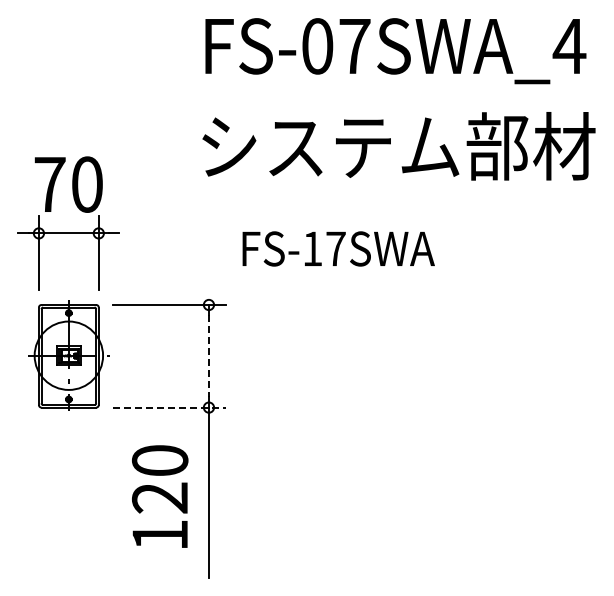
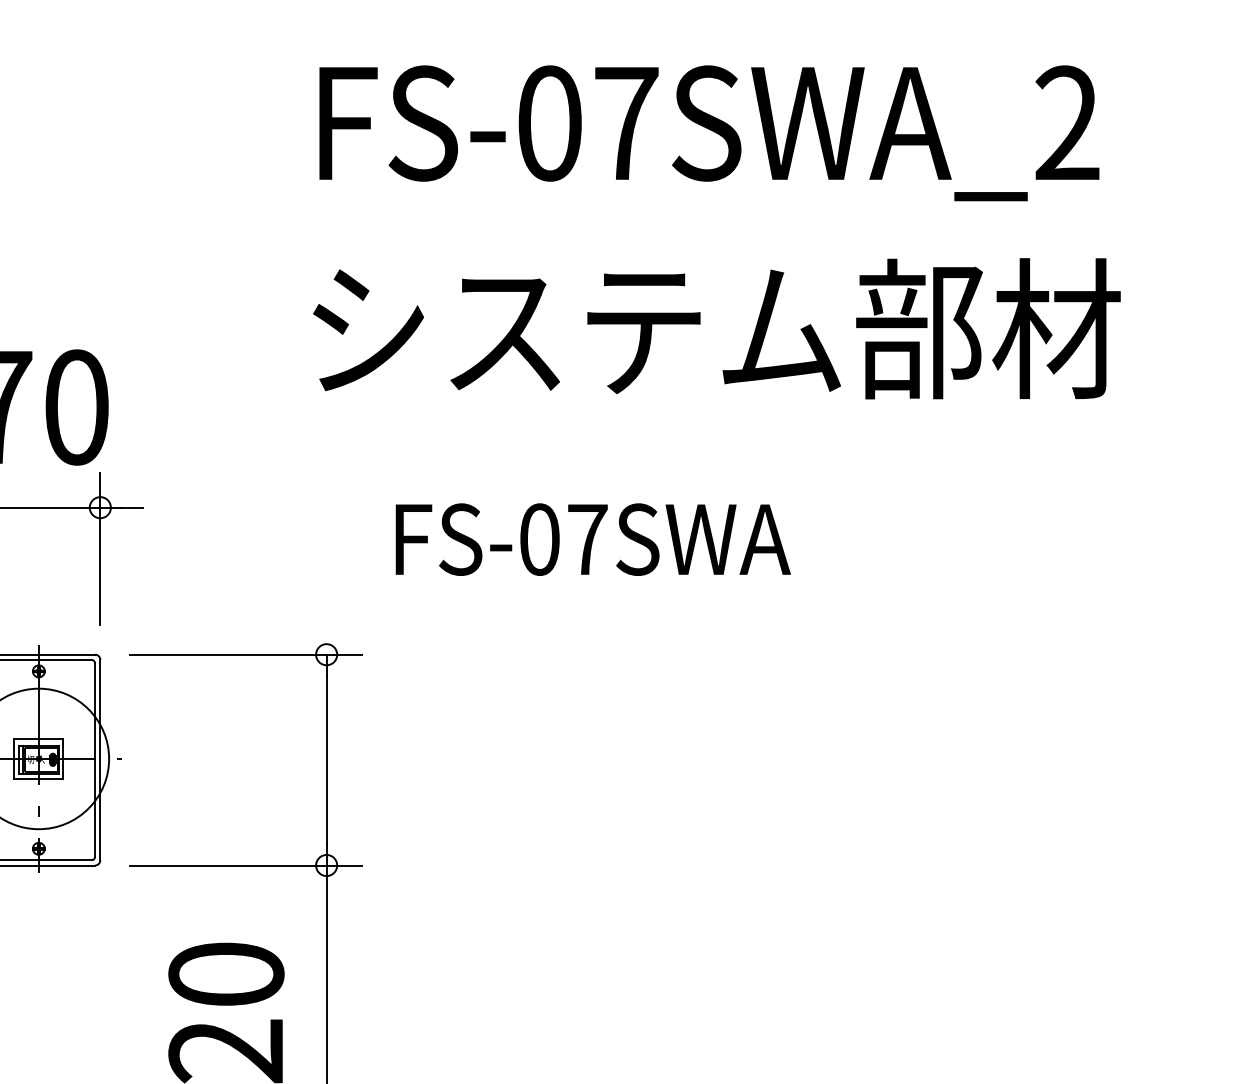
text: (569, 45) -> (1067, 121), FS-07SWA_4 -> FS-07SWA_2
text: (312, 248) -> (539, 538), FS-17SWA -> FS-07SWA
line: (208, 356) -> (325, 760), dashed -> solid
line: (170, 407) -> (247, 865), dashed -> solid

